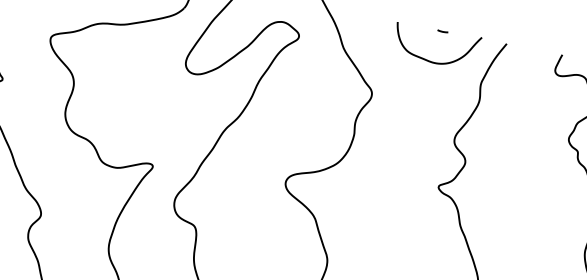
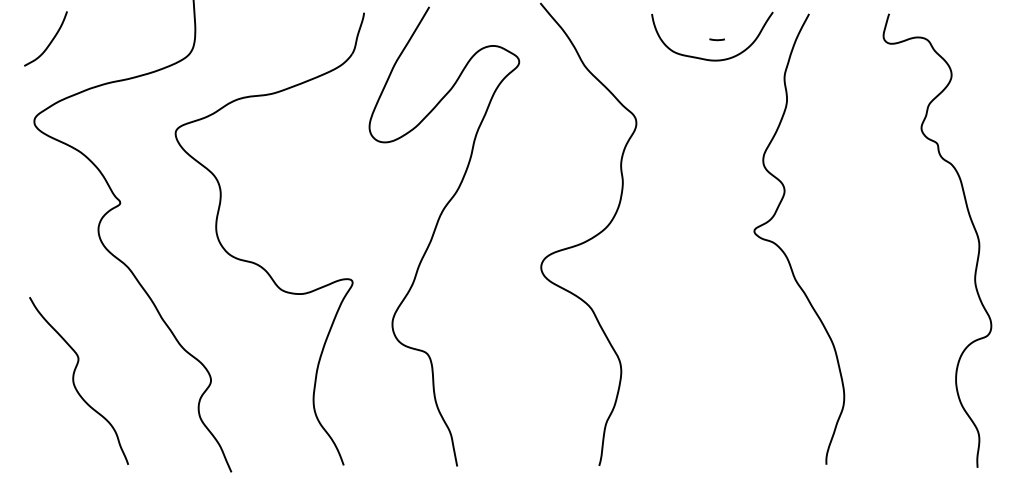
curve: (442, 31) -> (716, 39), moved

